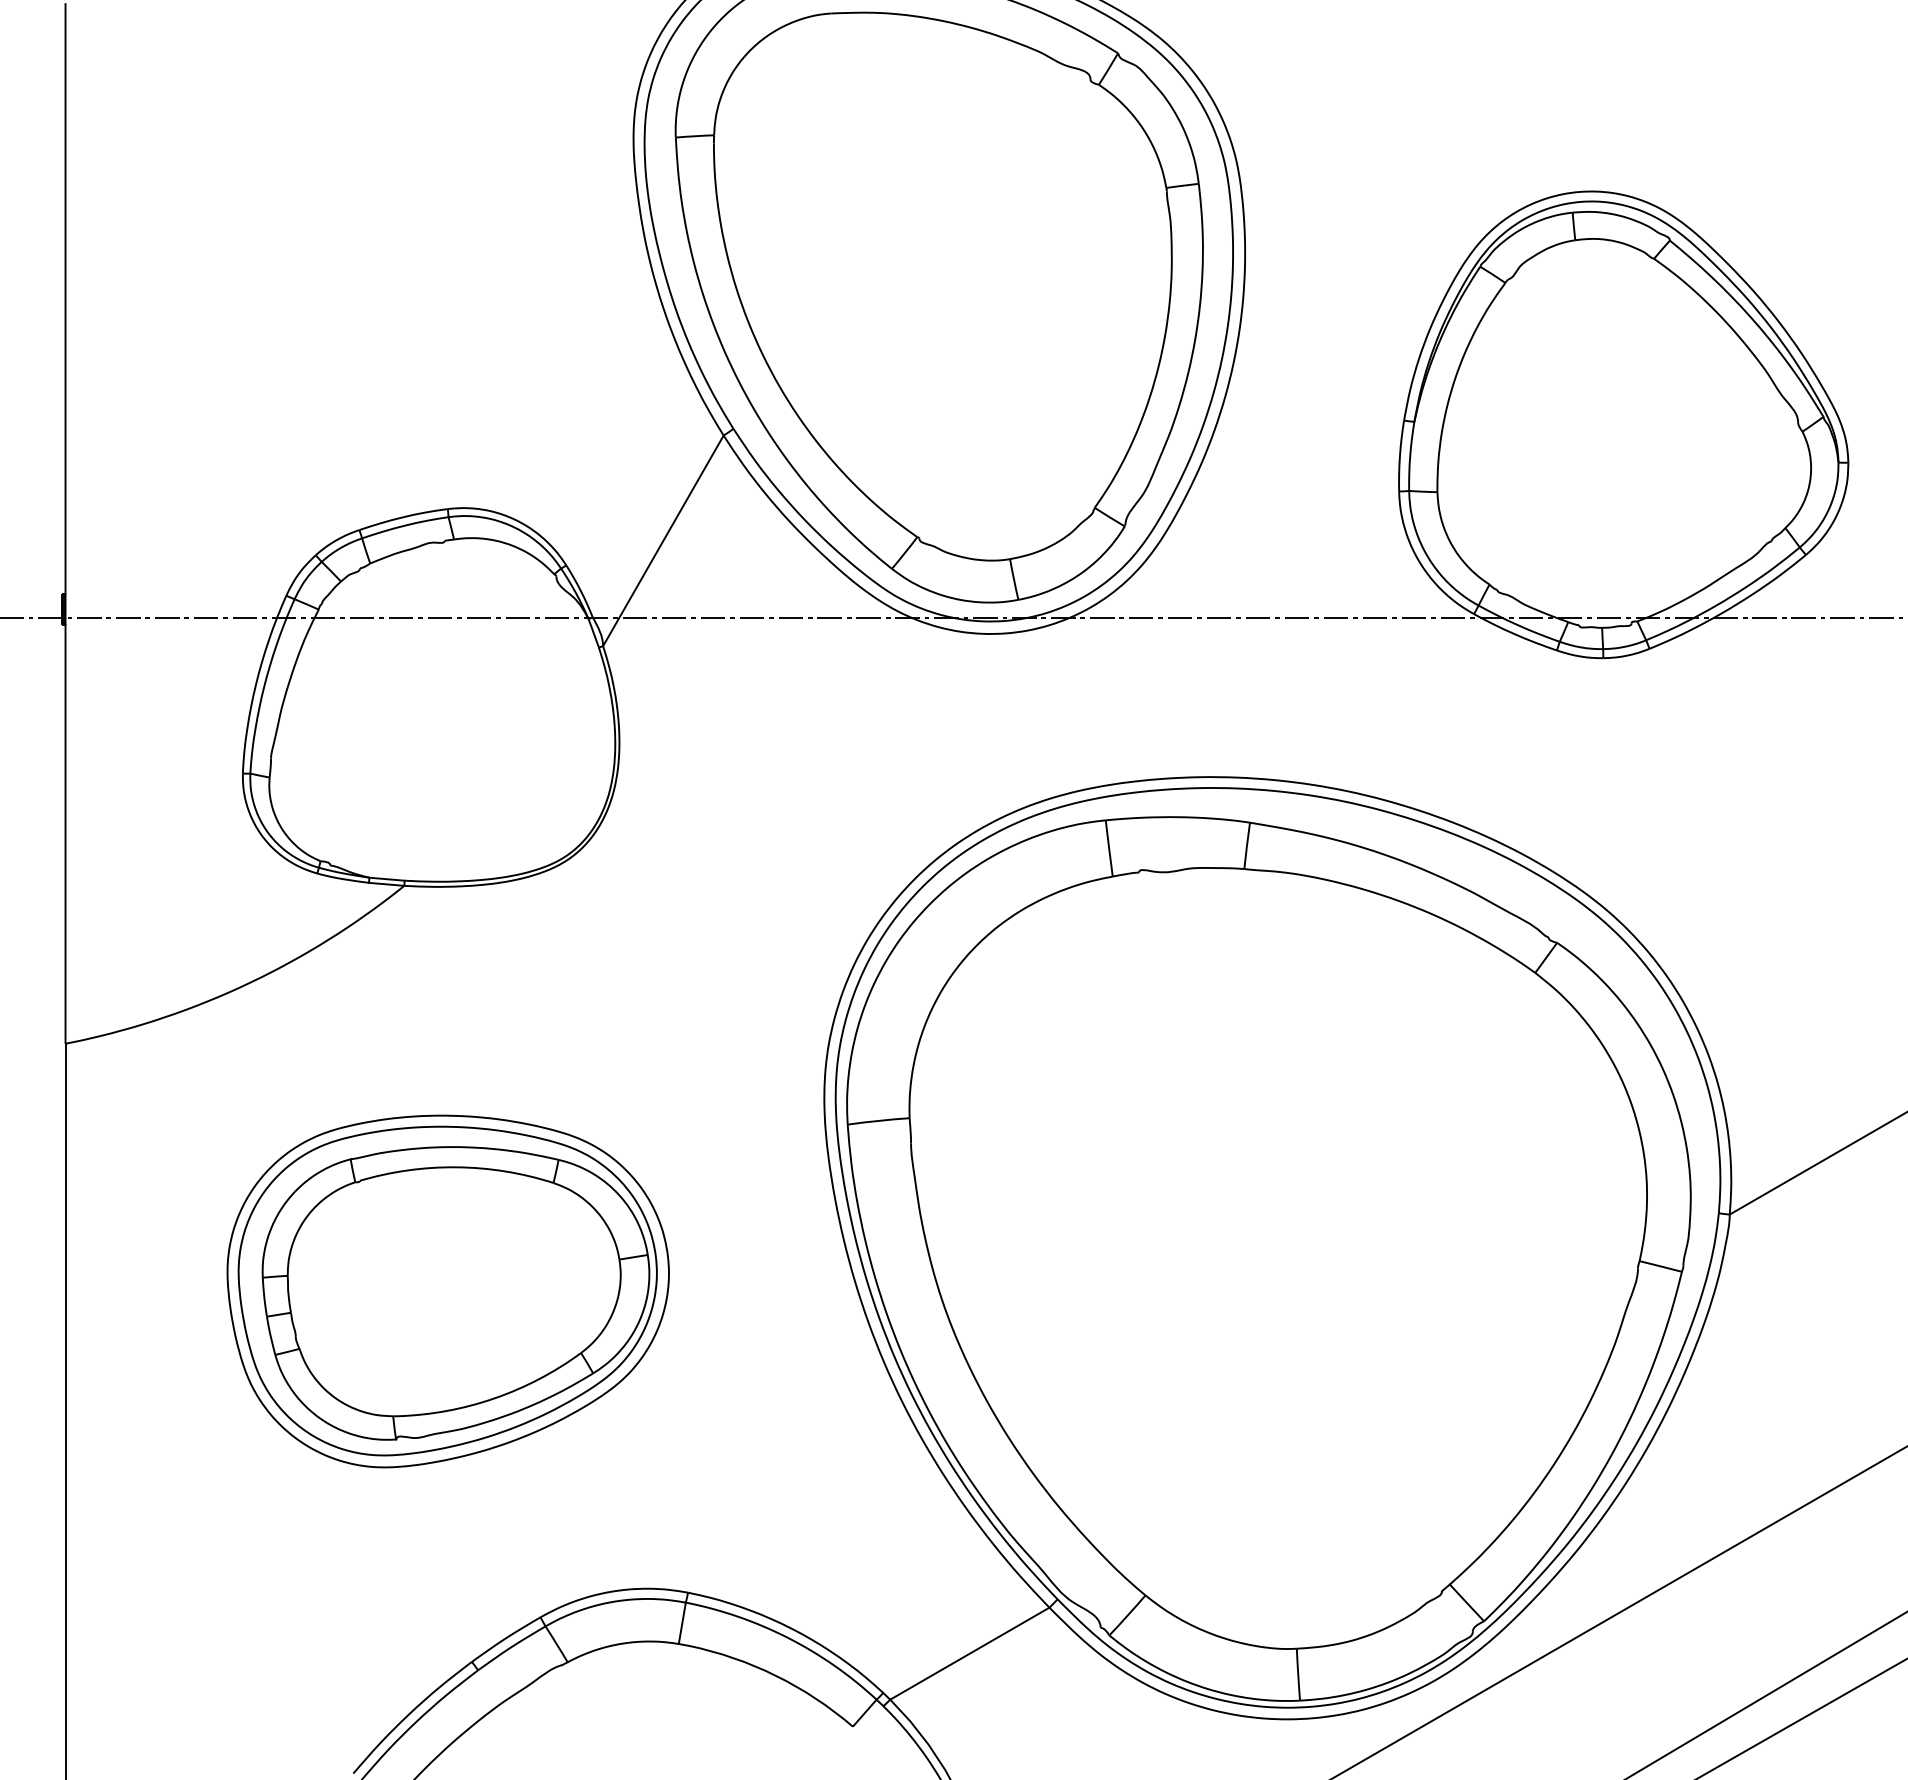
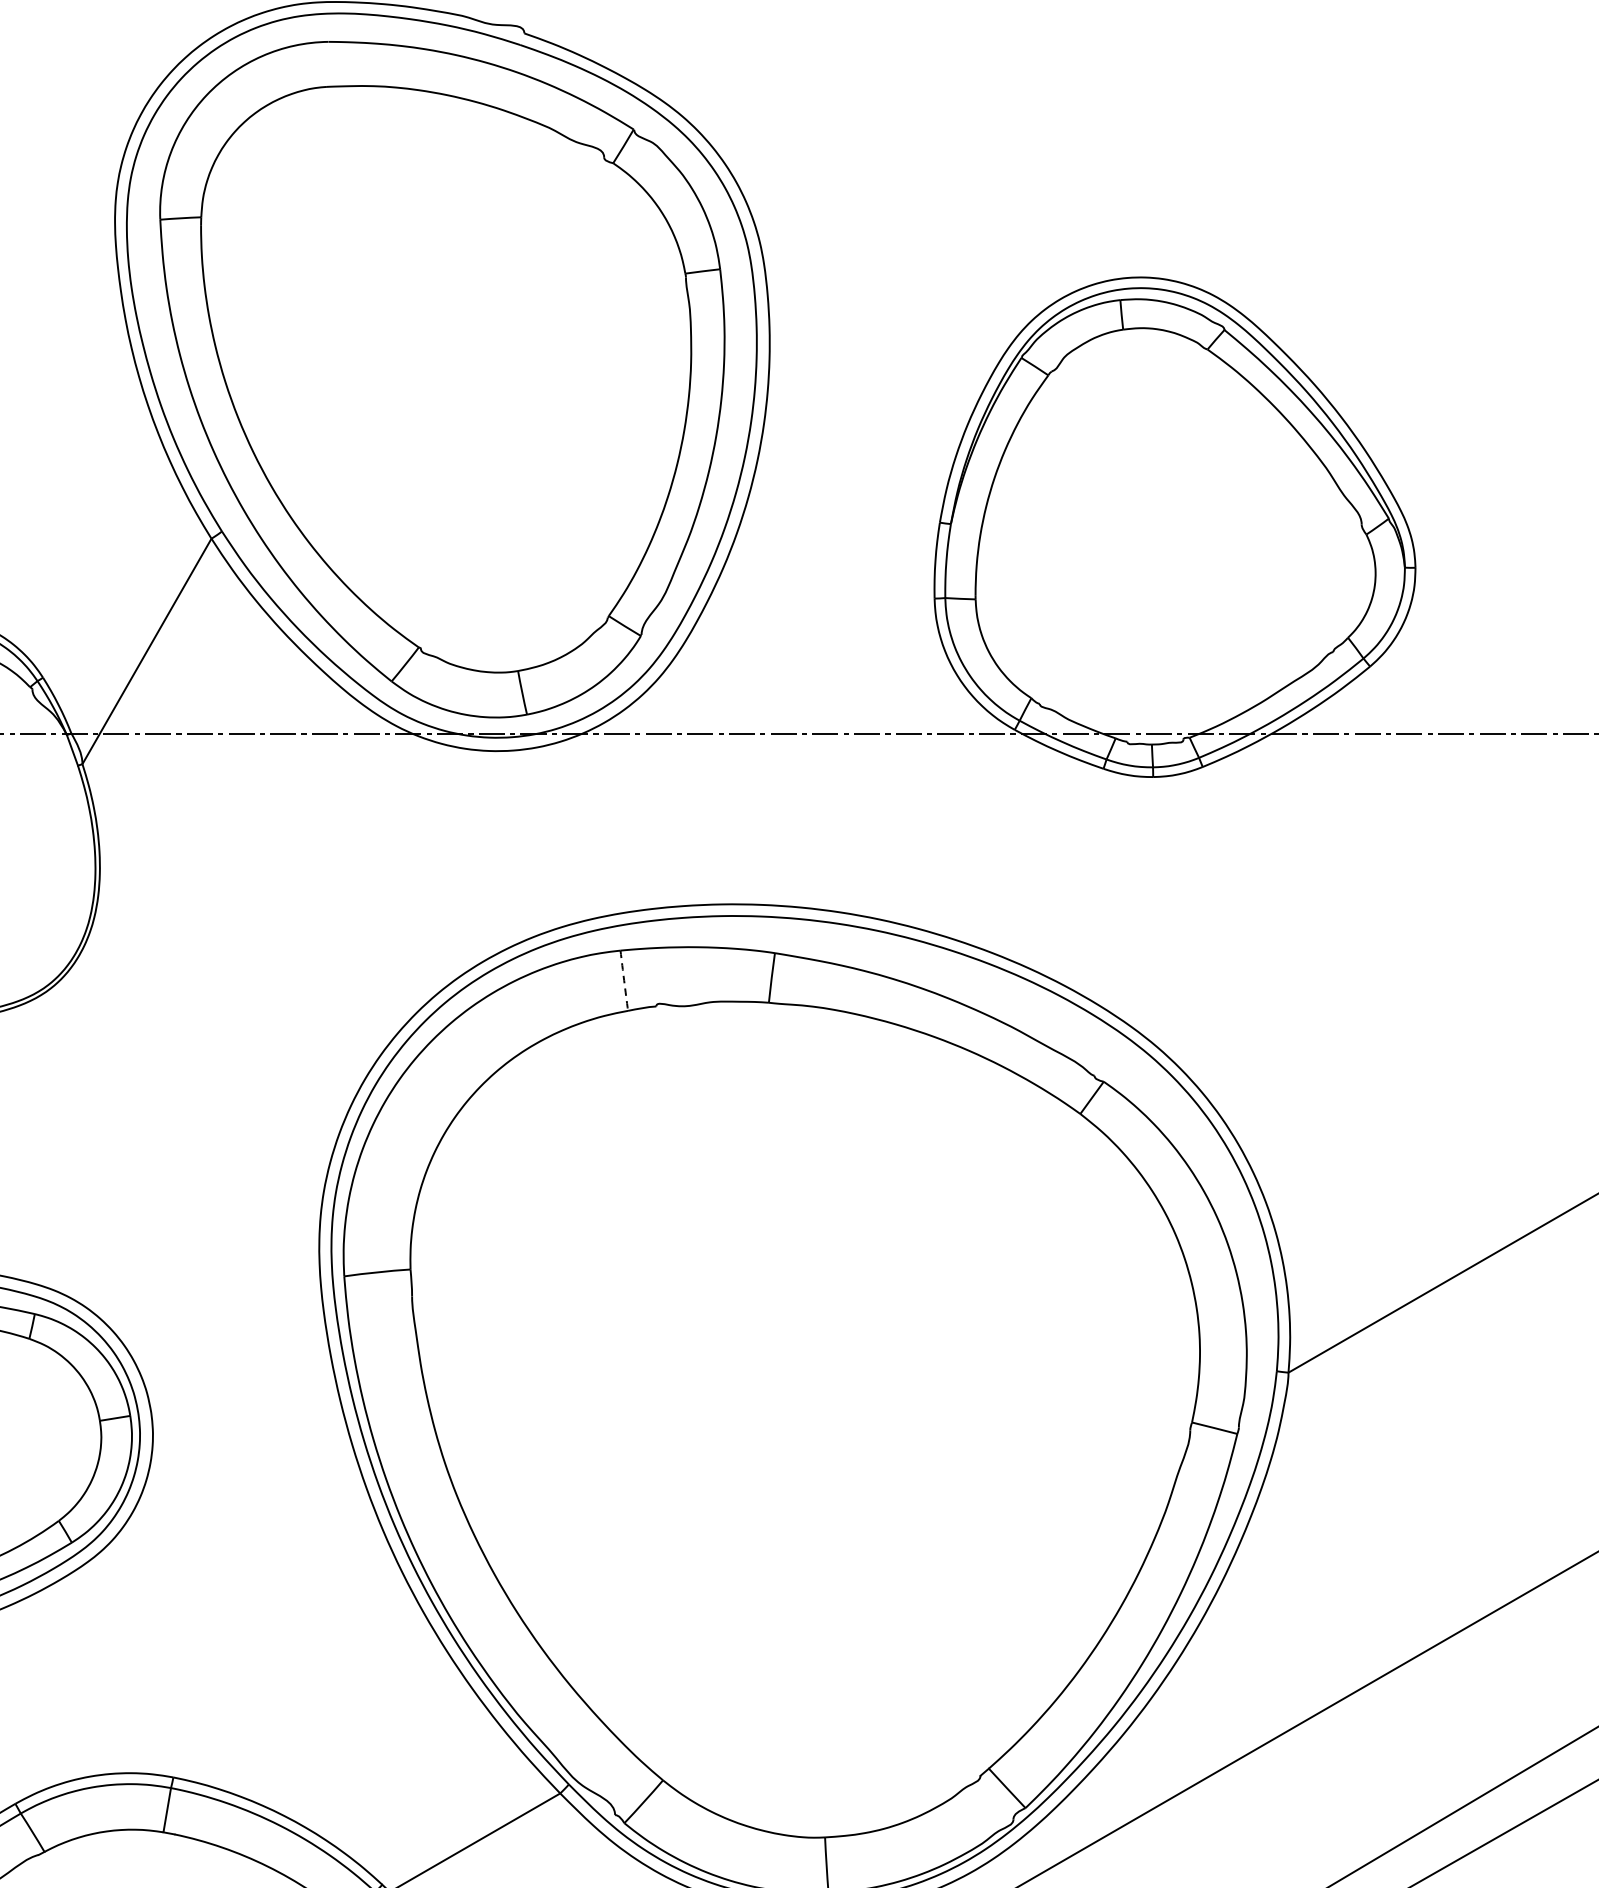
arc: (1109, 848) -> (624, 980), solid -> dashed

